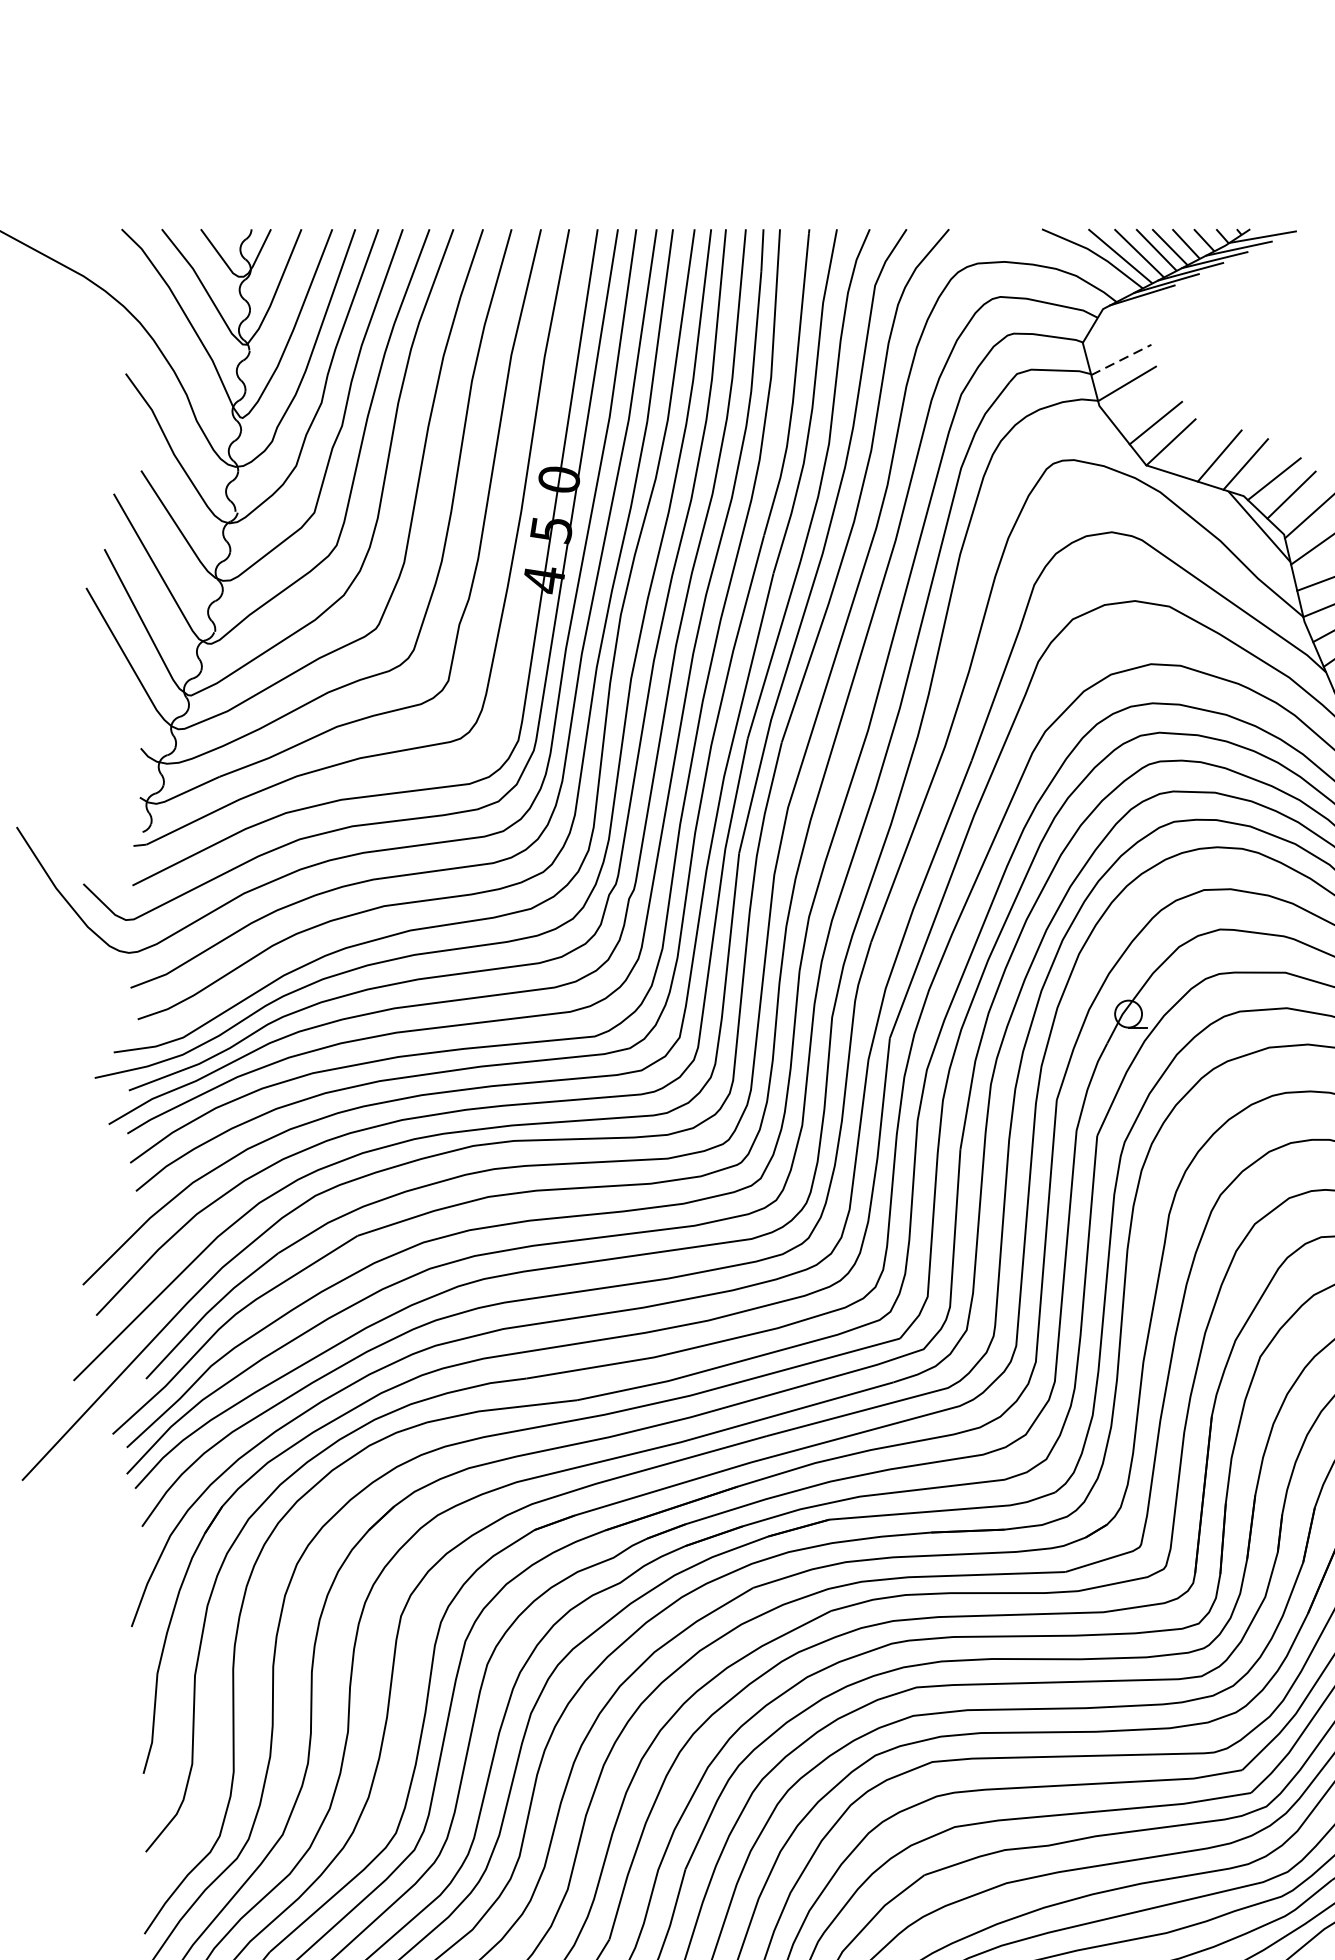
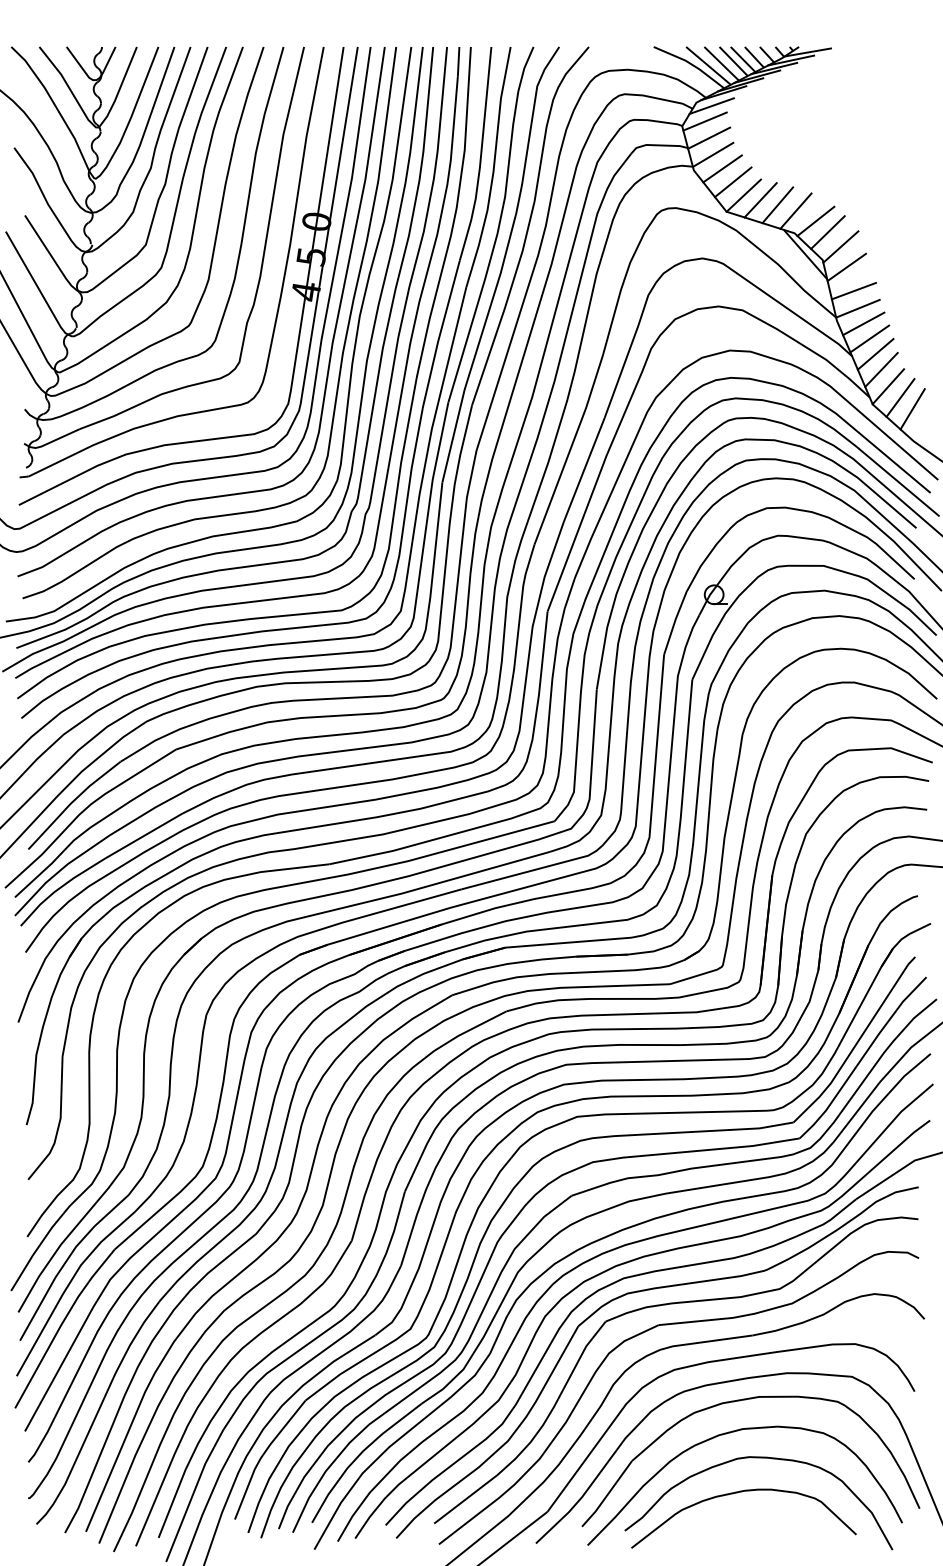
line: (1124, 313) -> (711, 105), added
line: (1114, 336) -> (704, 121), added
line: (1121, 360) -> (709, 138), dashed -> solid
line: (1140, 403) -> (722, 168), added
line: (1194, 449) -> (760, 200), added

